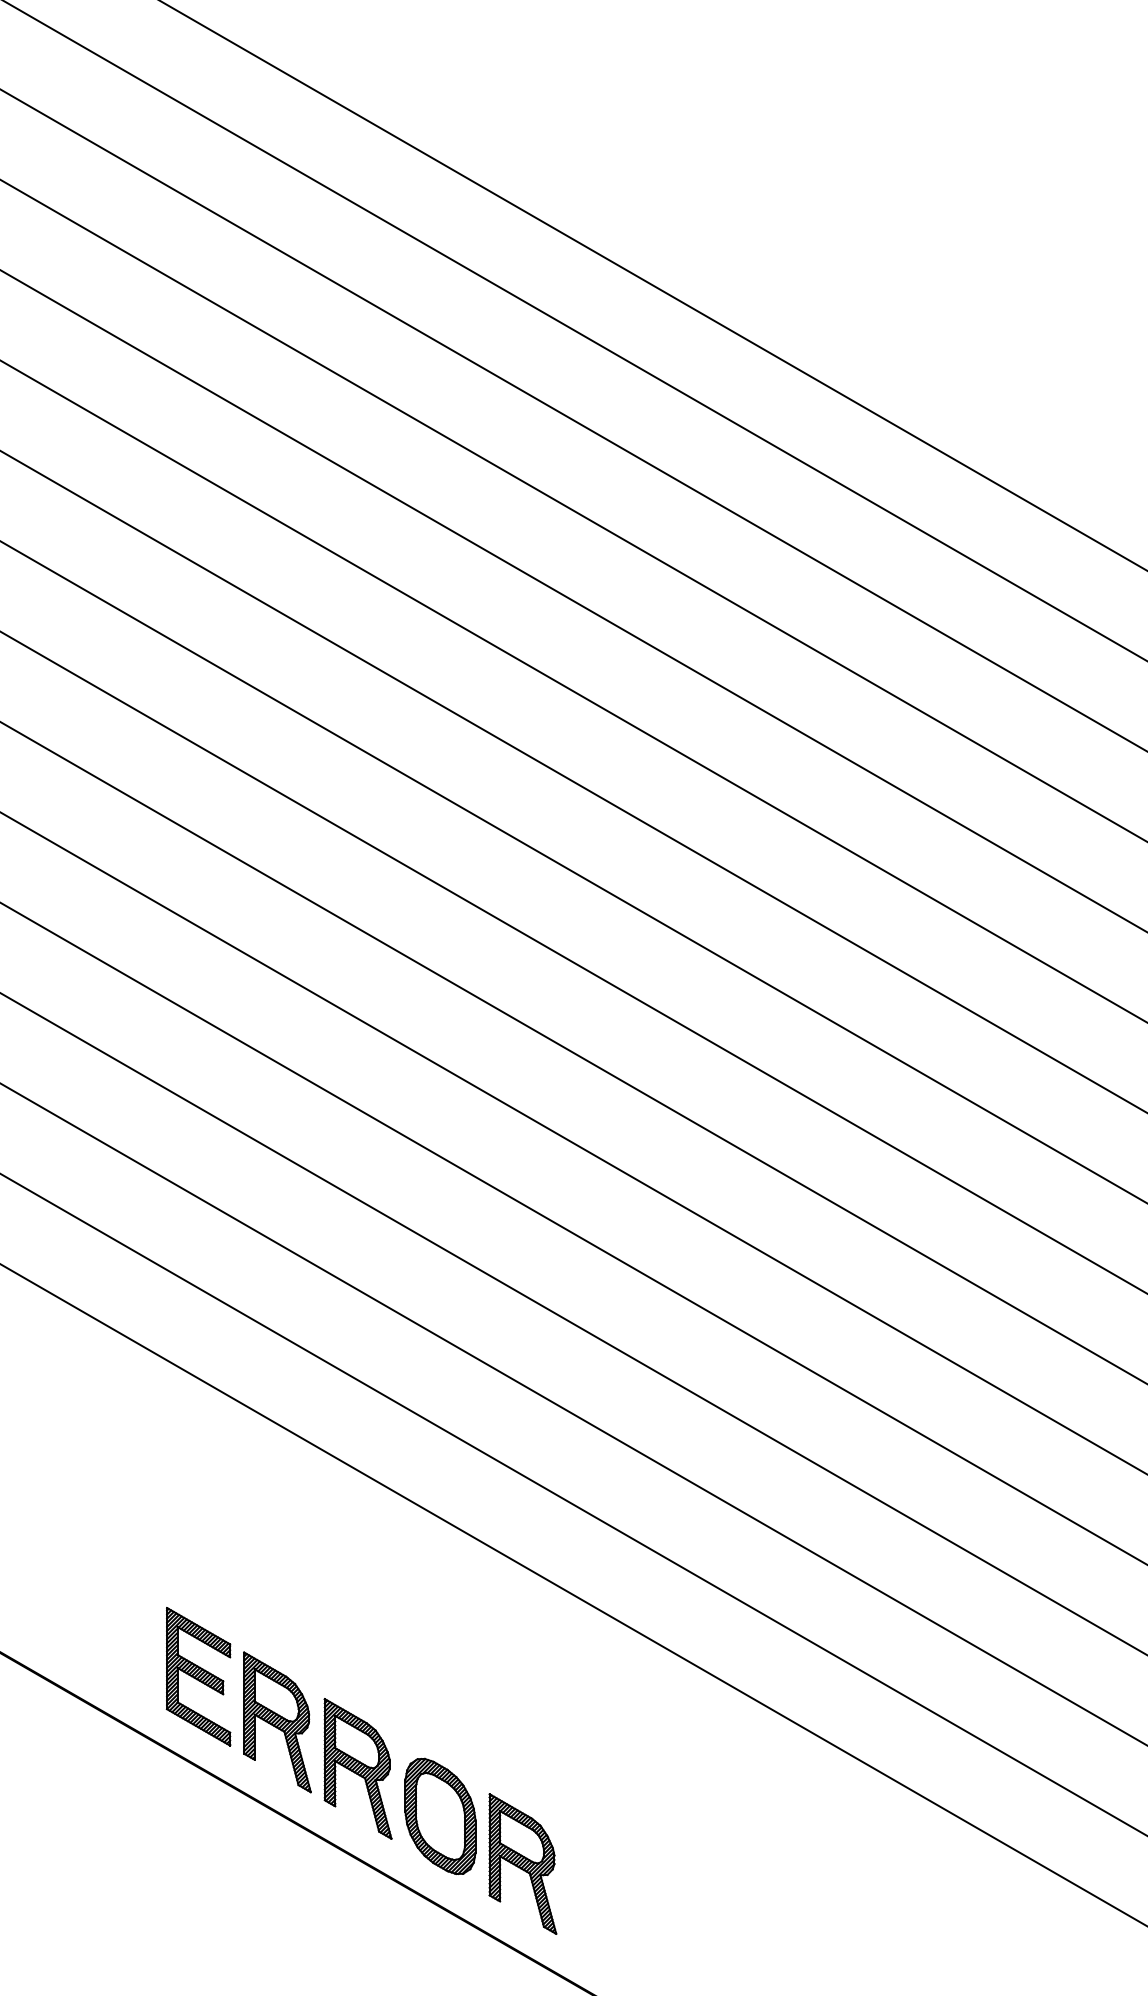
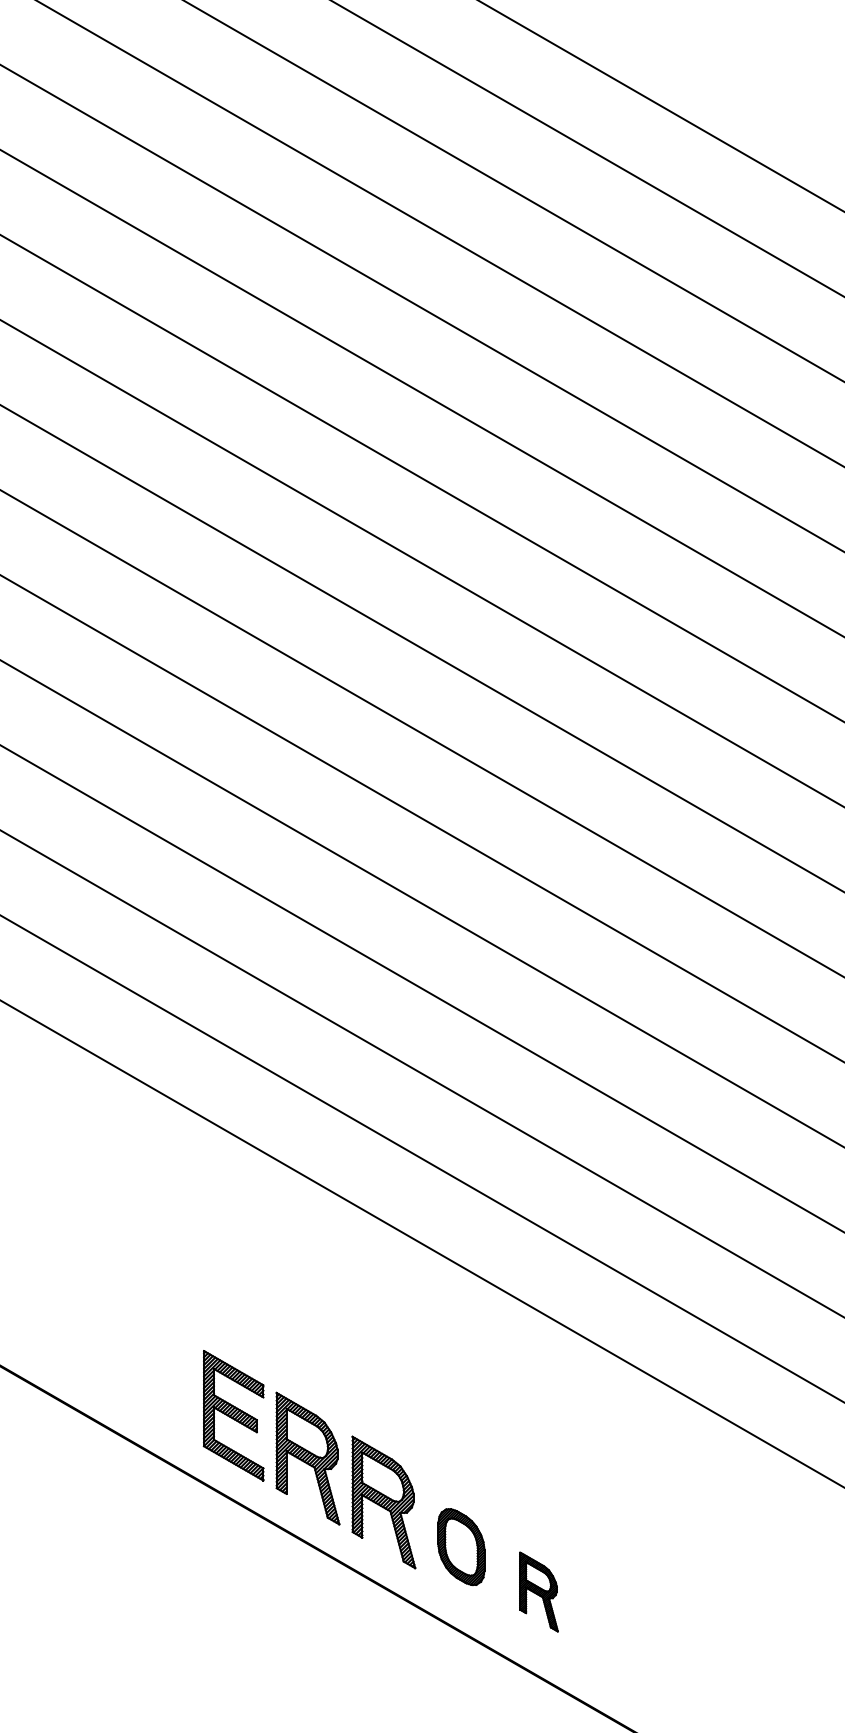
part: (440, 1815) -> (461, 1546), size x0.7
part: (522, 1863) -> (538, 1591), size x0.6

